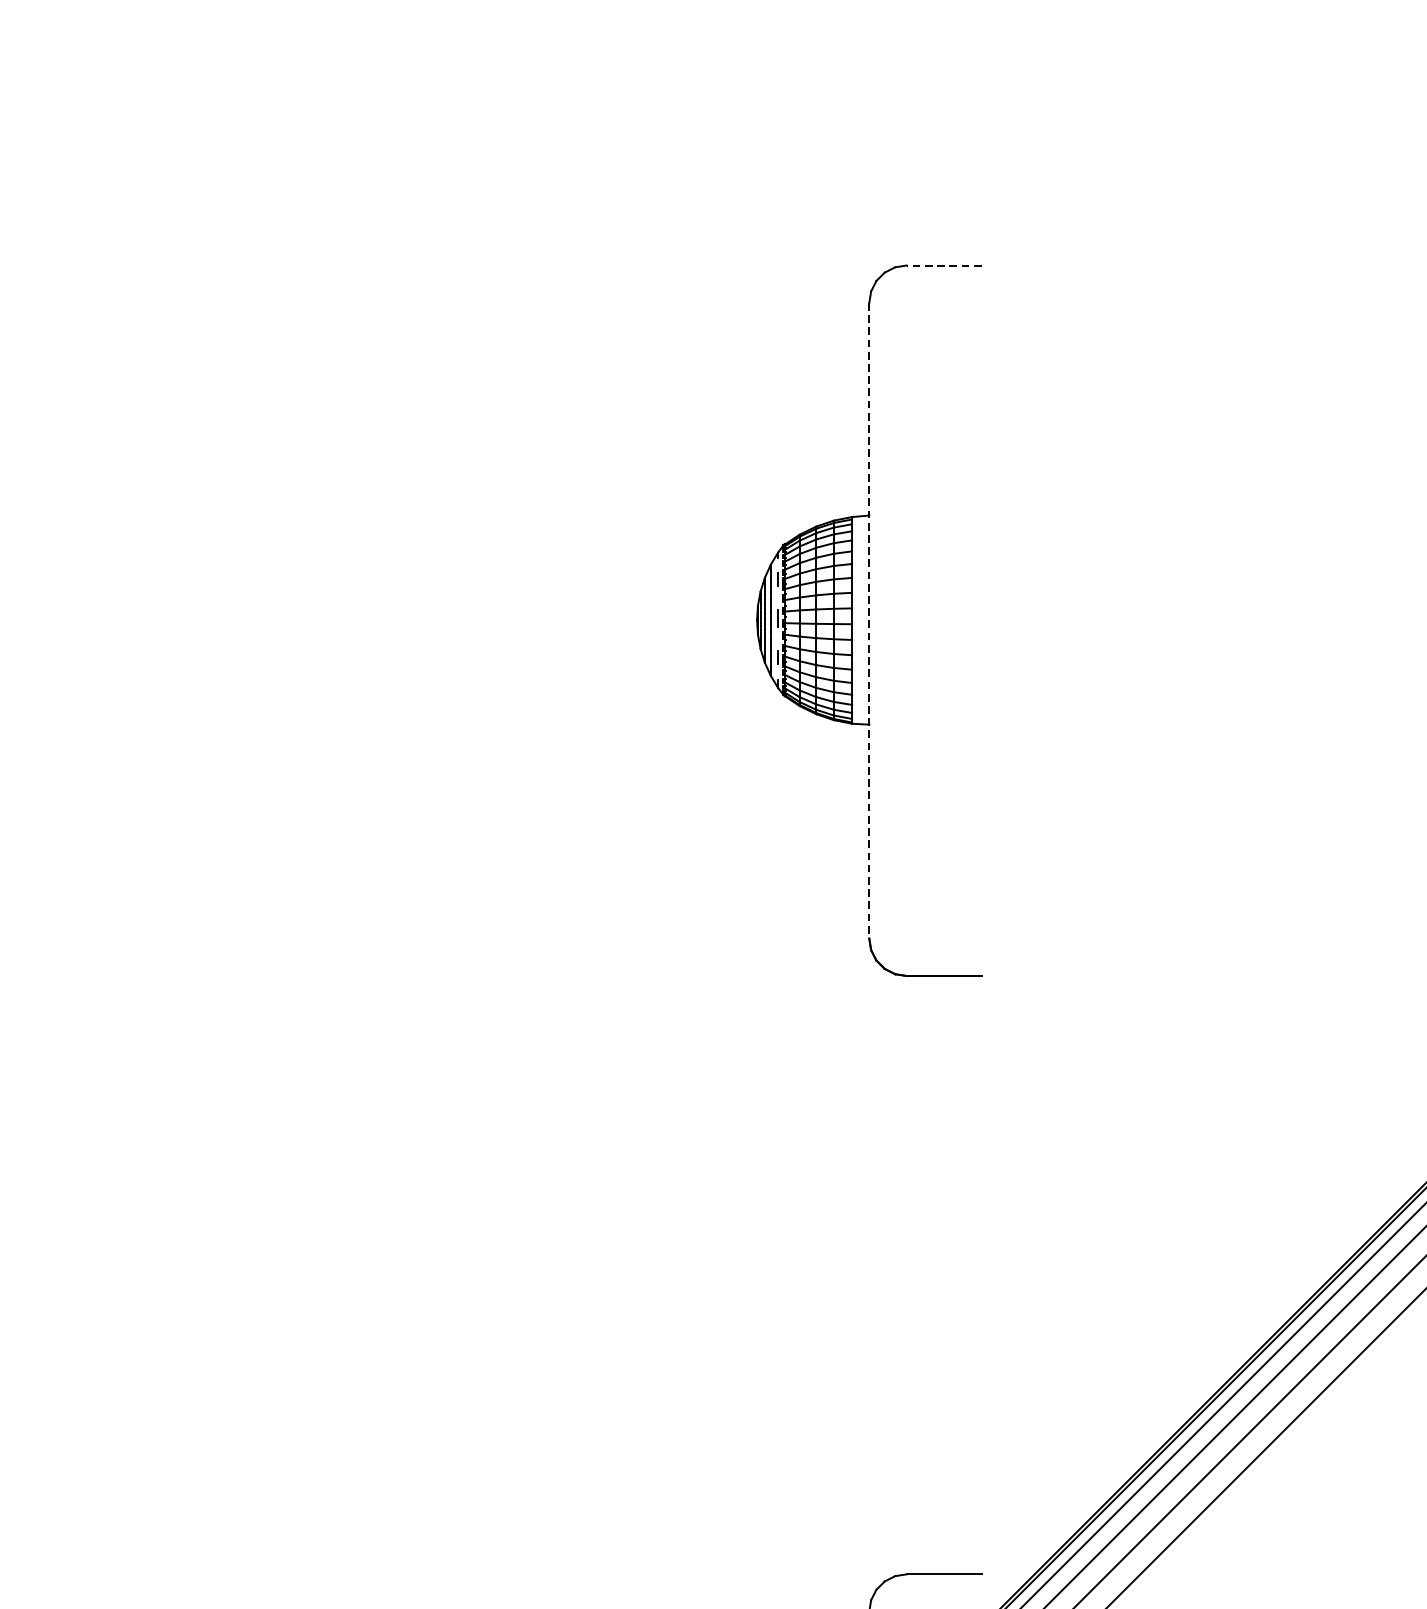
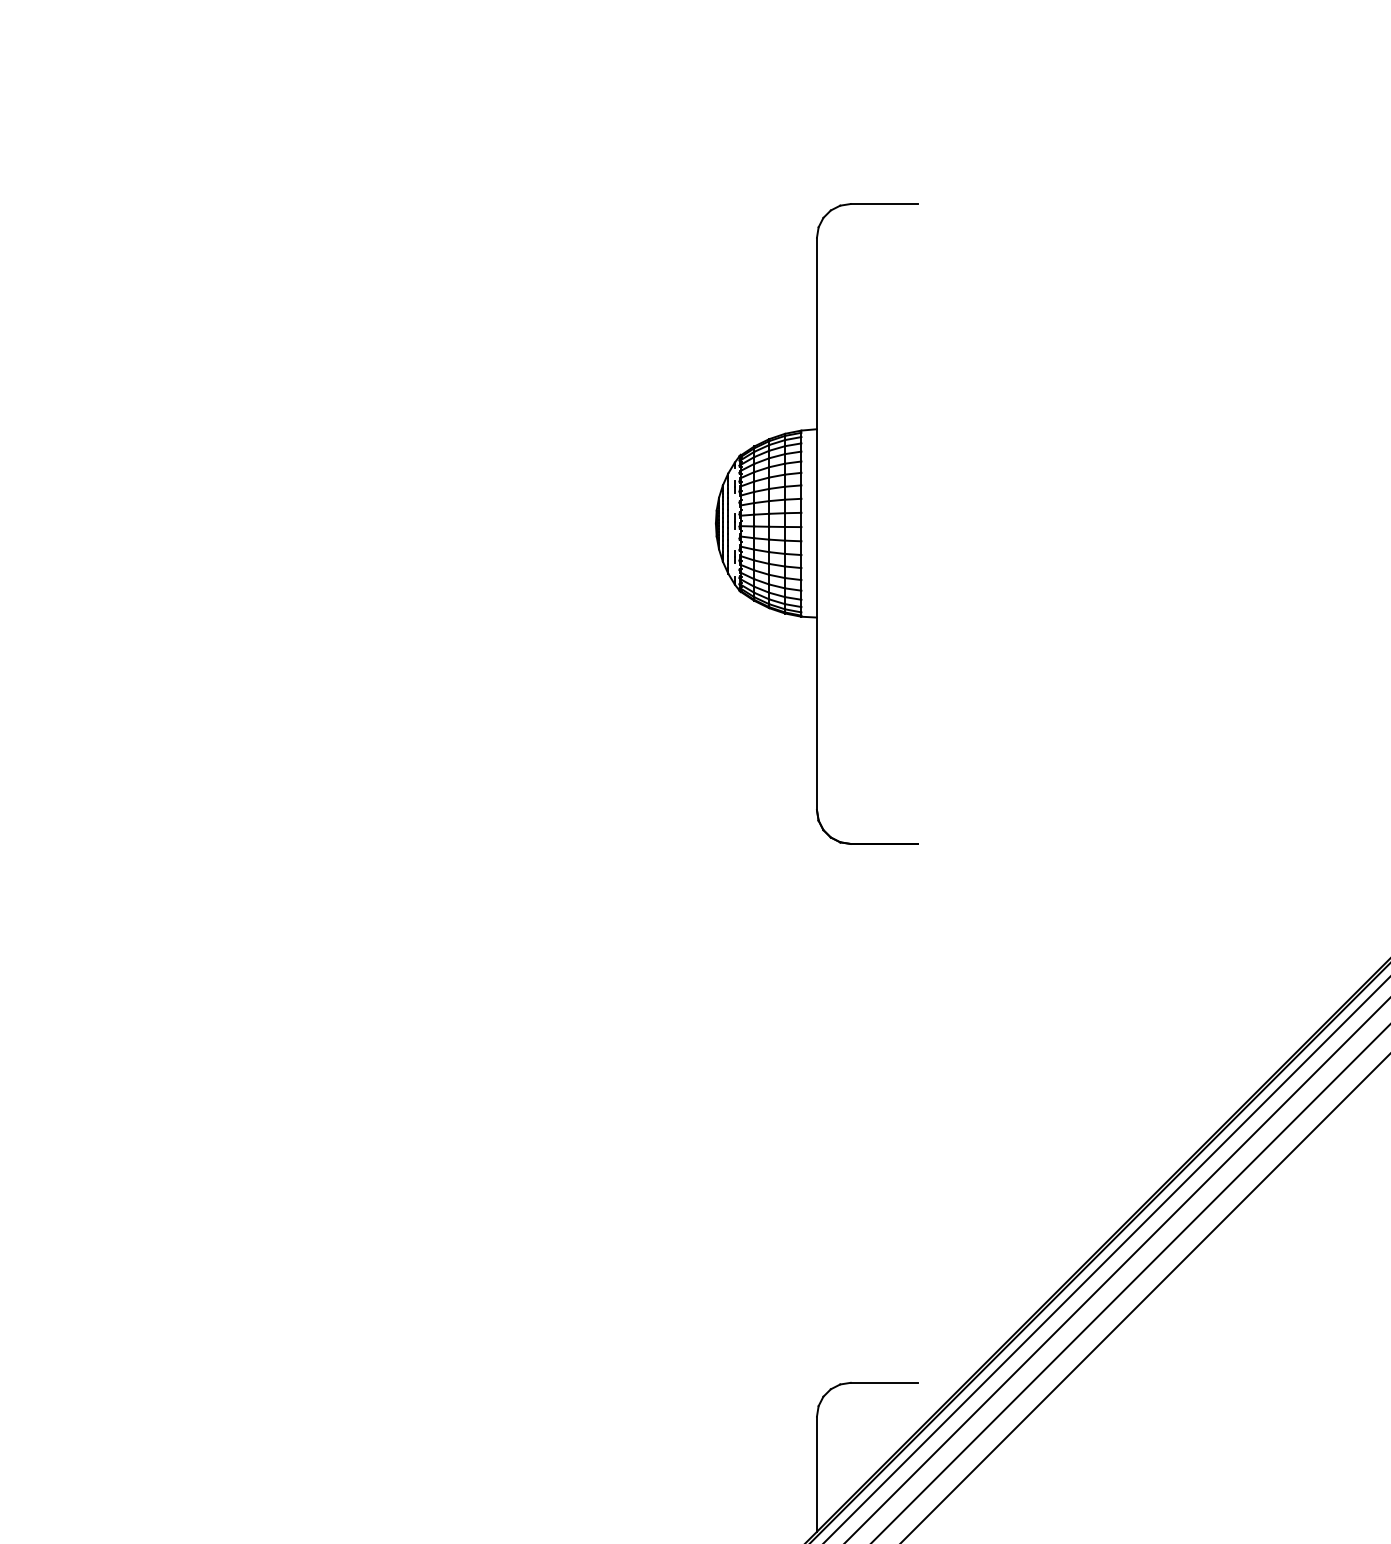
line: (944, 266) -> (884, 204), dashed -> solid
line: (868, 621) -> (816, 524), dashed -> solid

